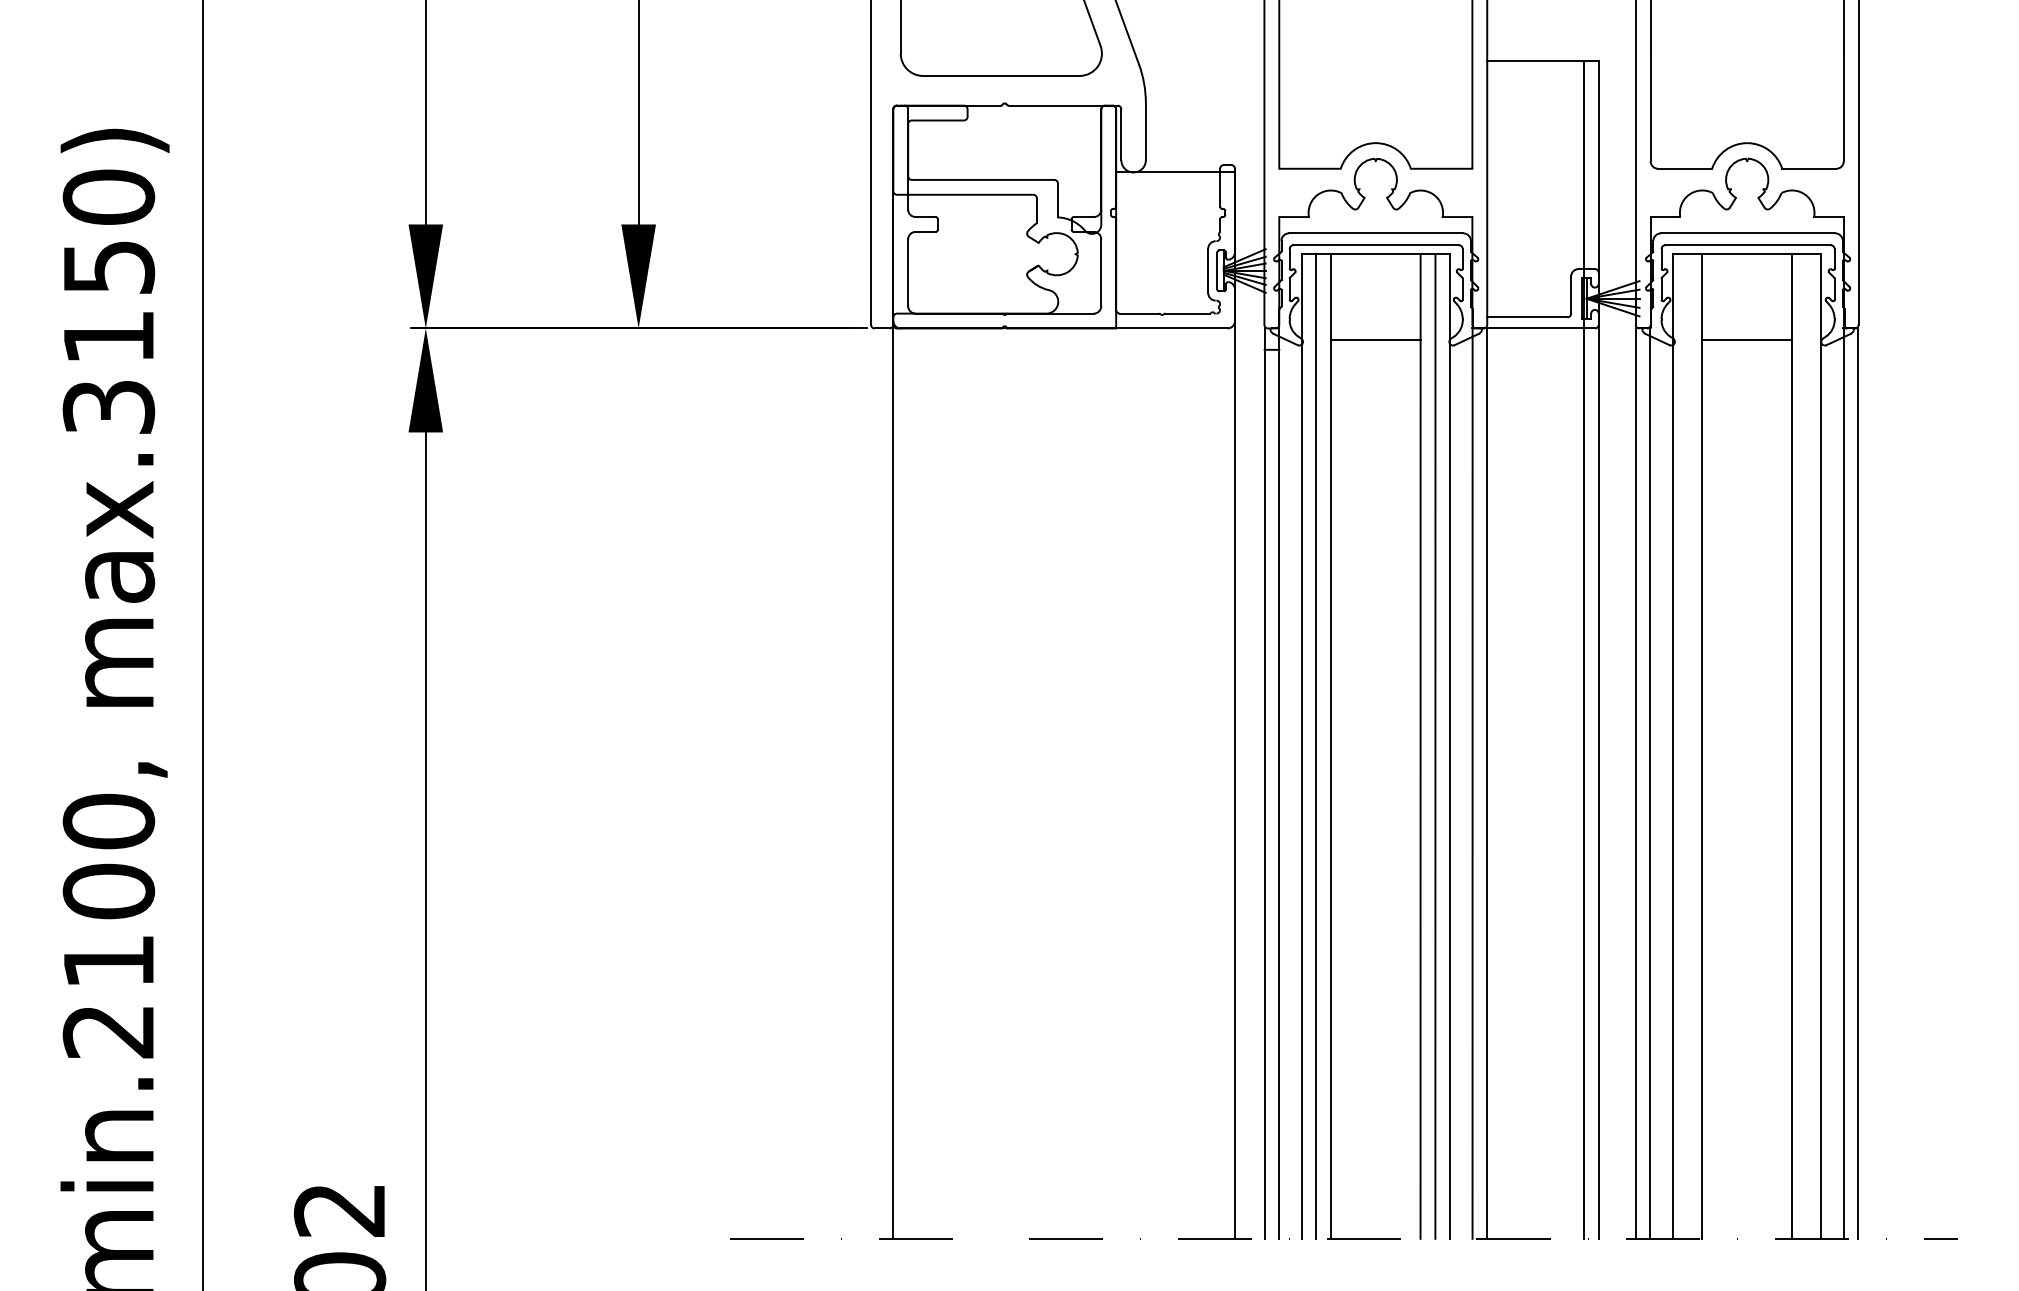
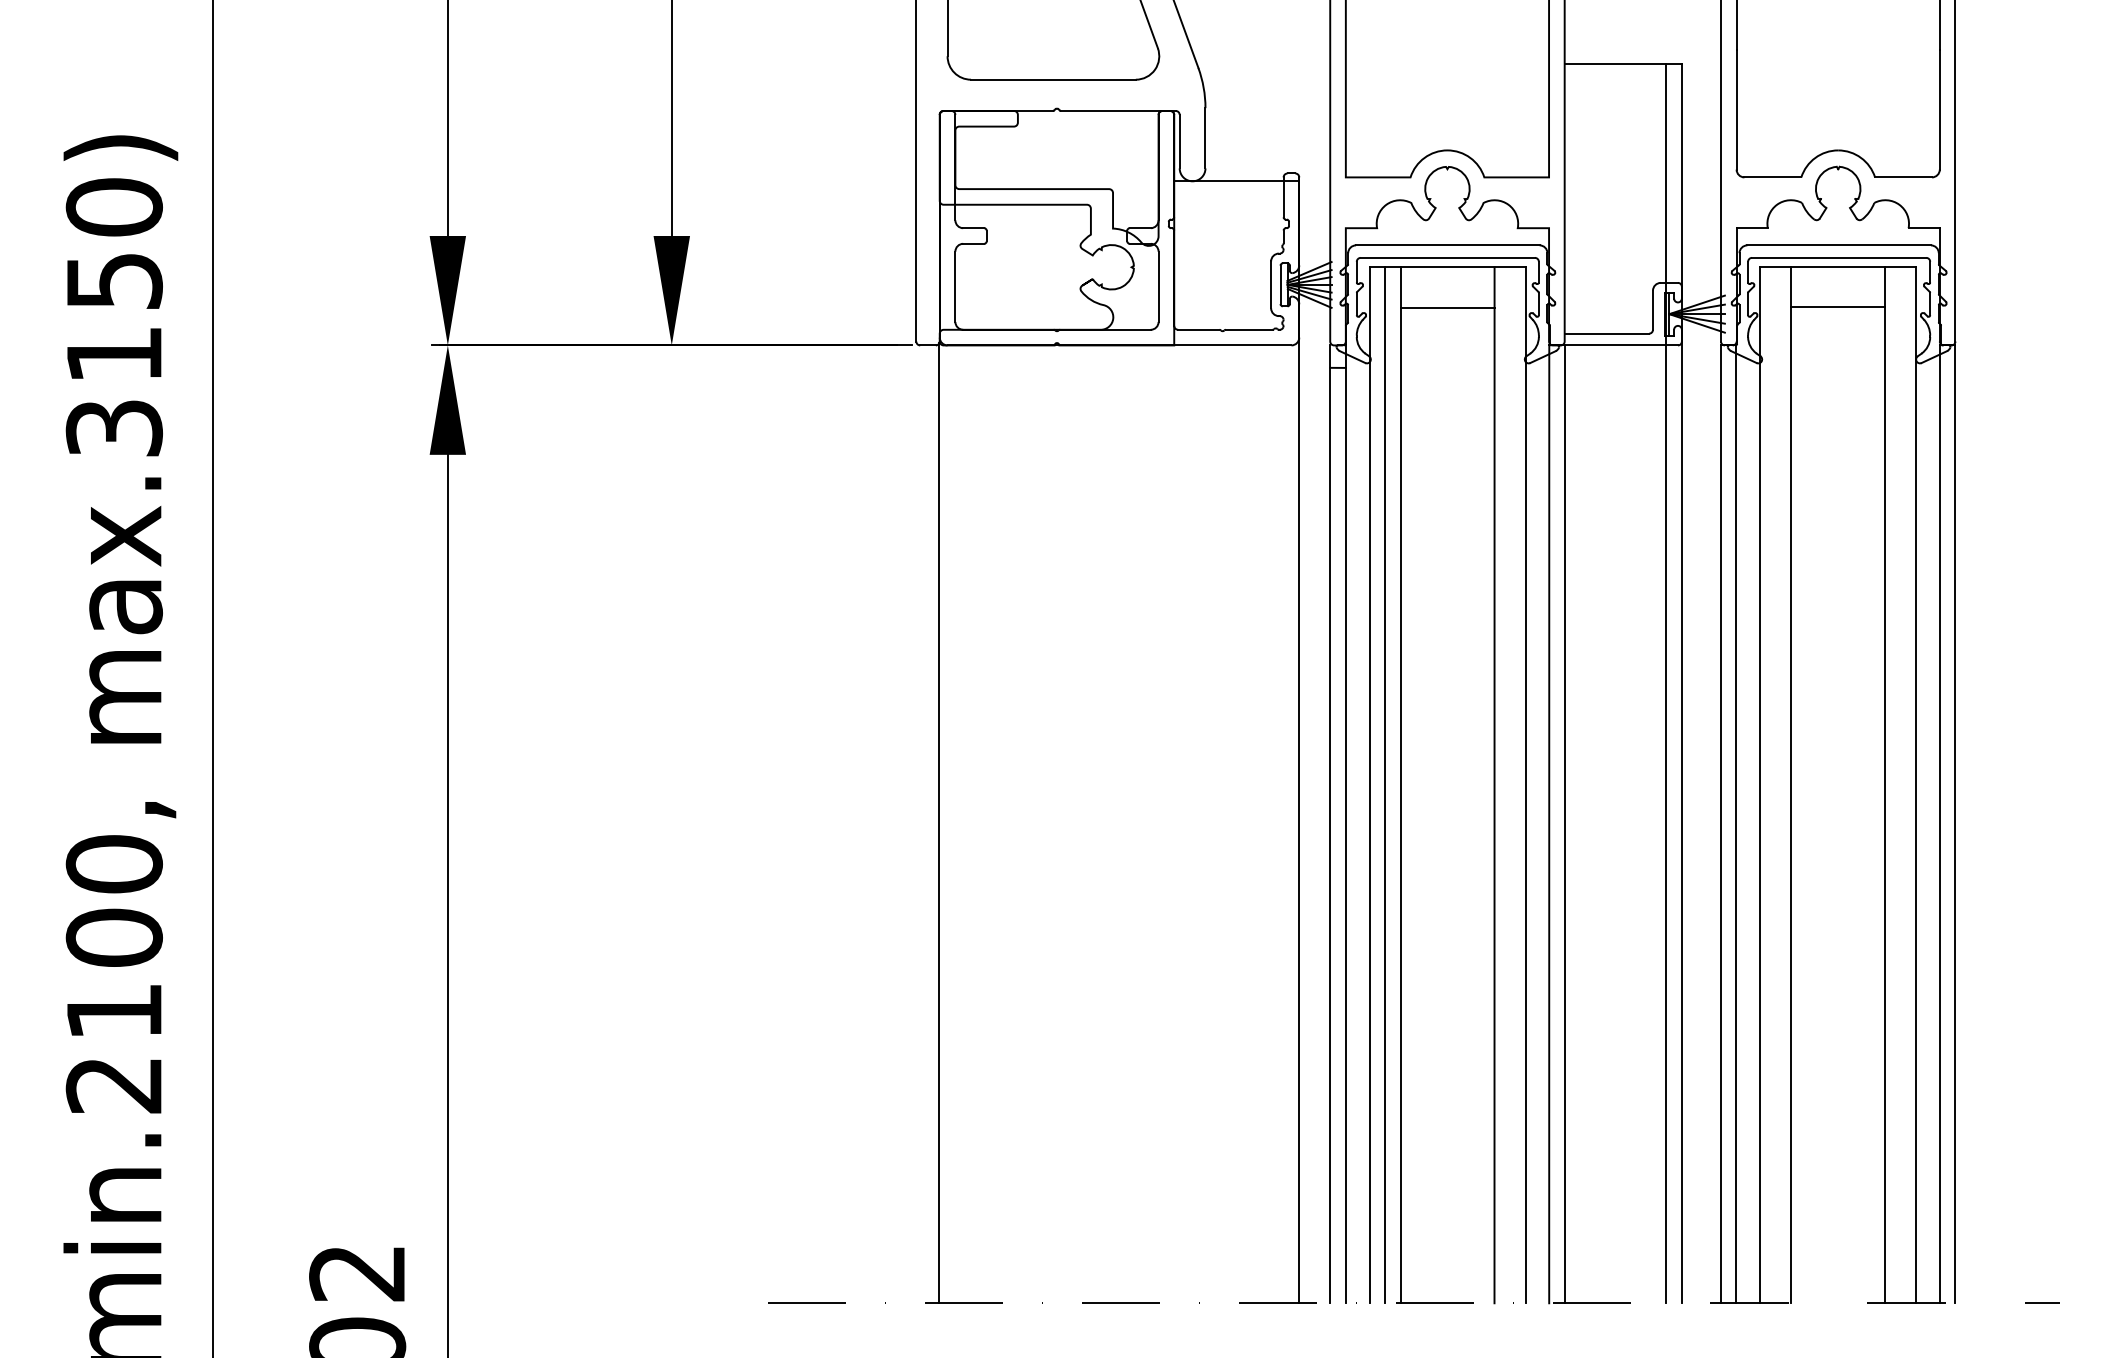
line: (1375, 339) -> (1447, 307), moved
line: (1746, 339) -> (1837, 306), moved
line: (1435, 746) -> (1510, 785), removed

